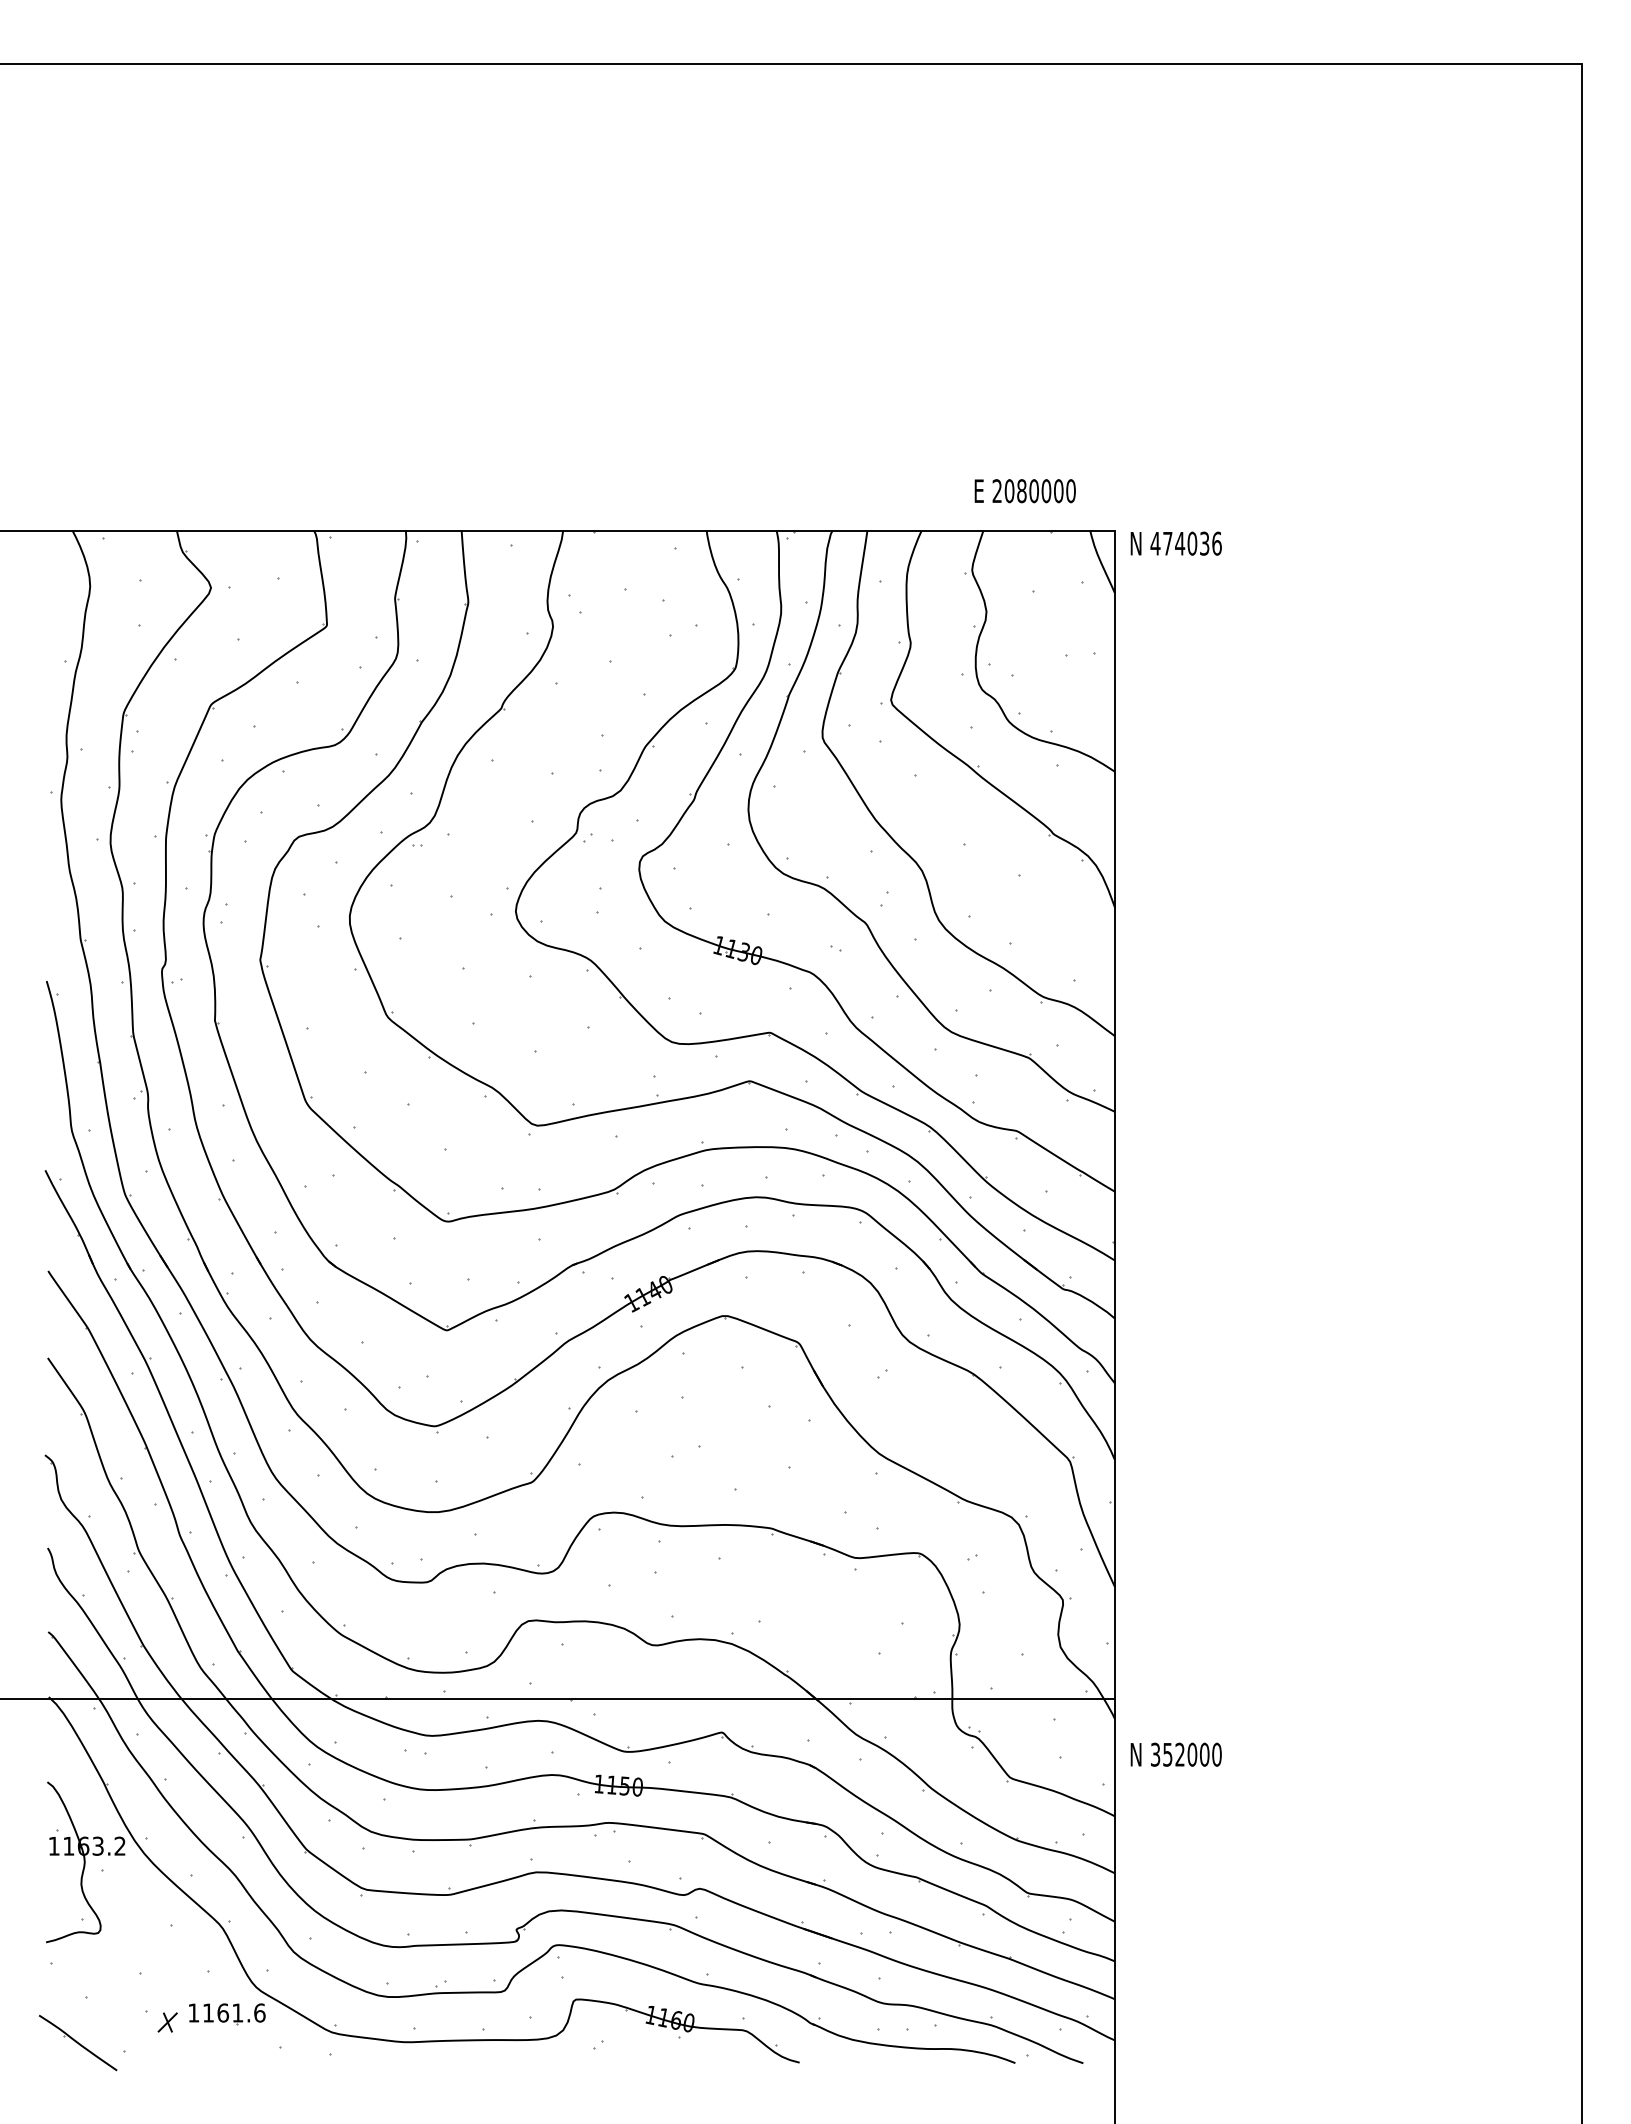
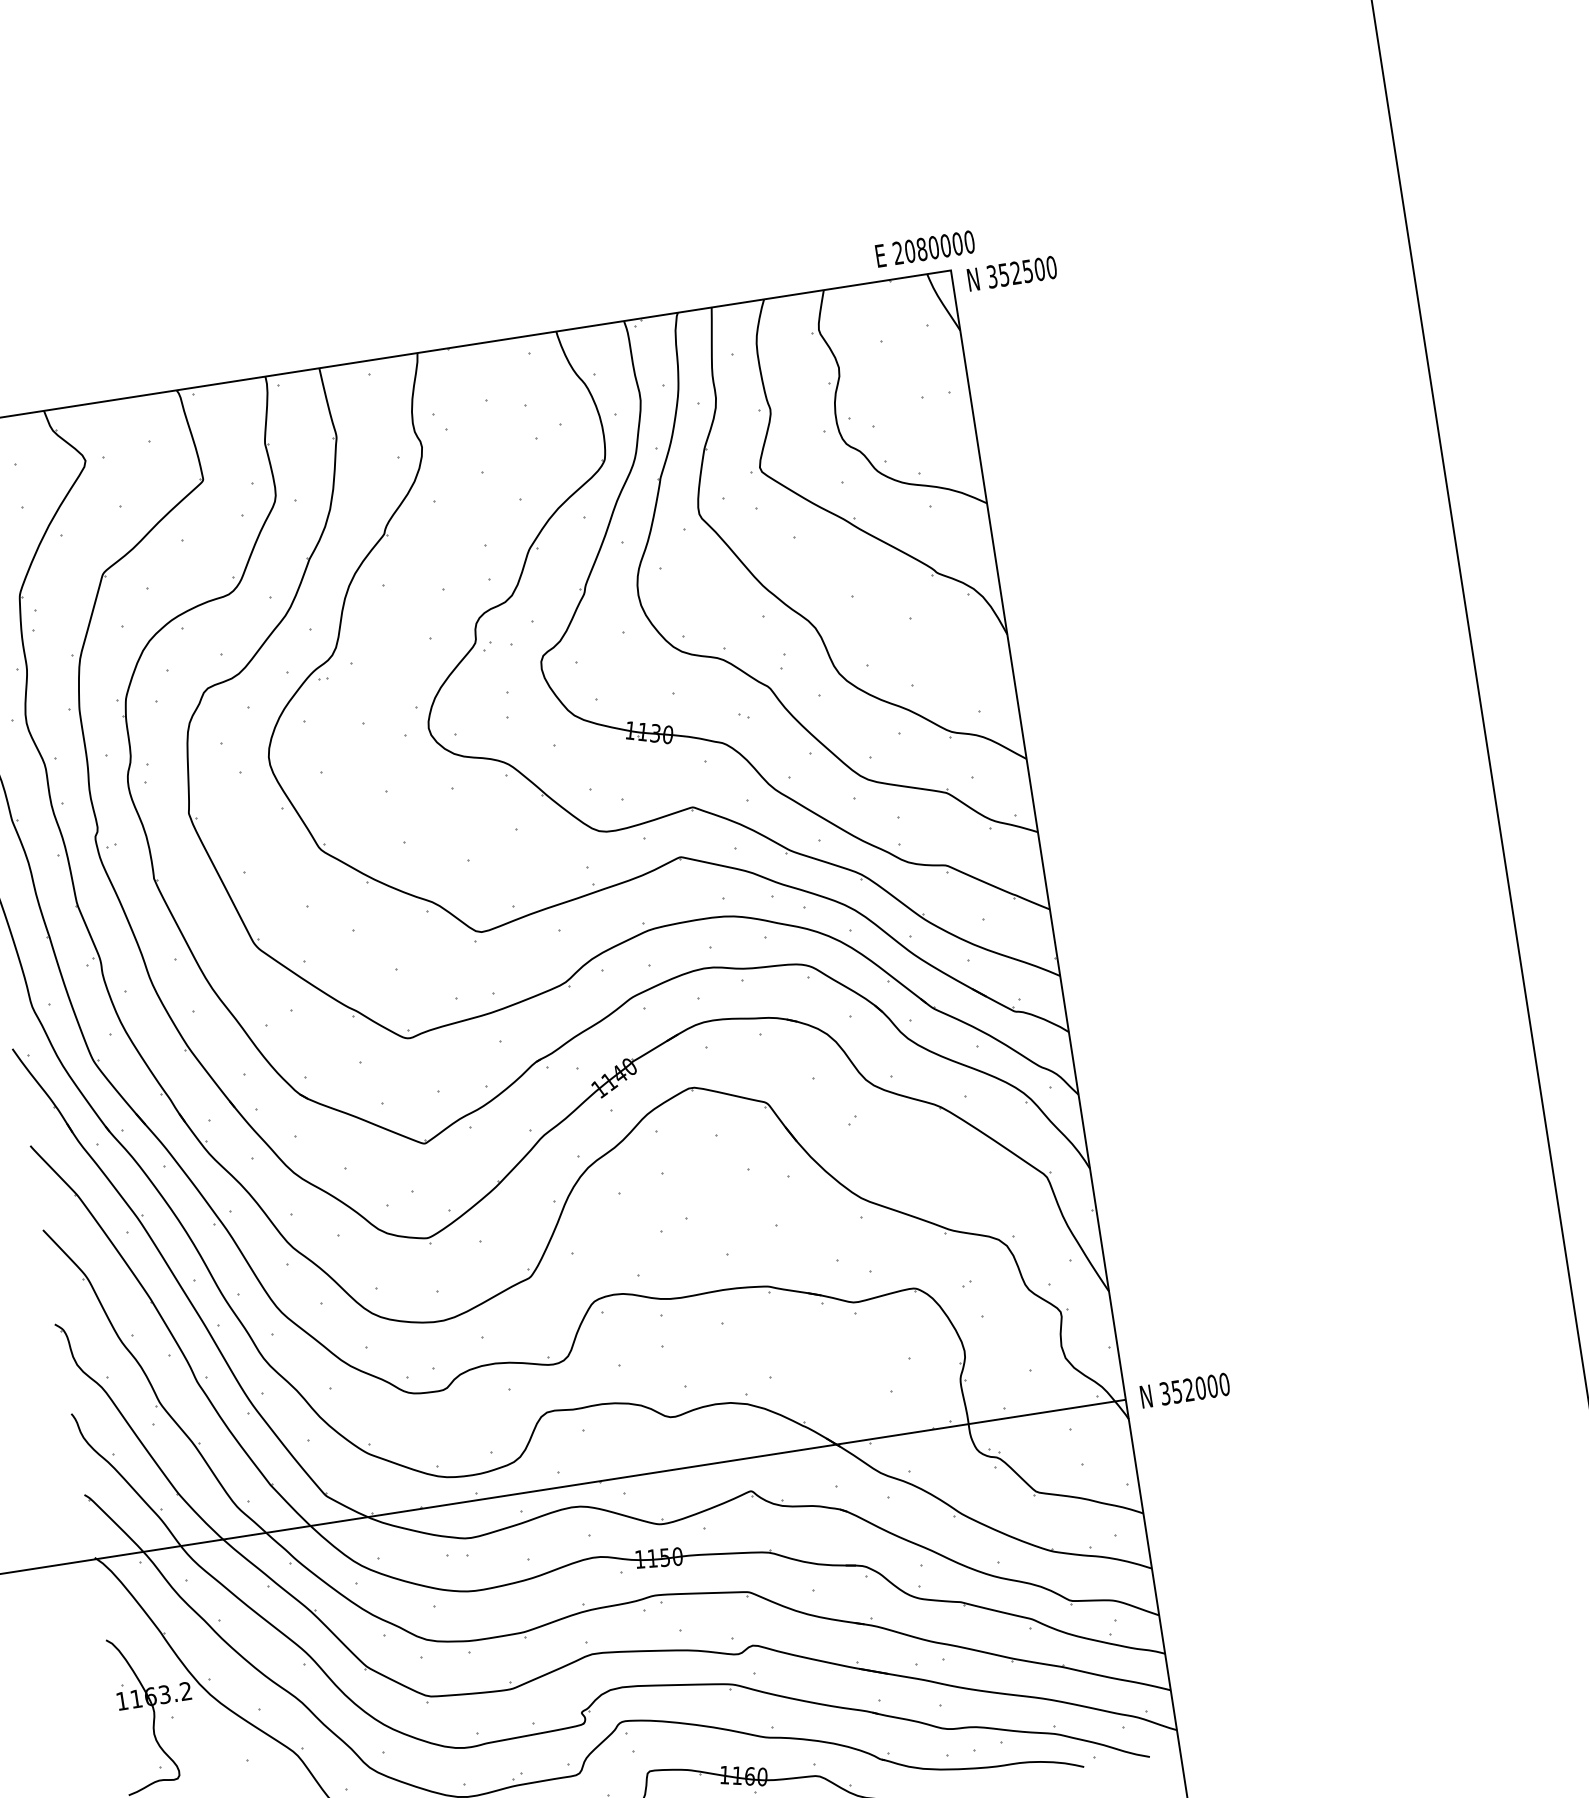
text: (1024, 491) -> (924, 249), moved
text: (1185, 543) -> (1021, 272), 474036 -> 352500
text: (1175, 1754) -> (1184, 1390), moved

